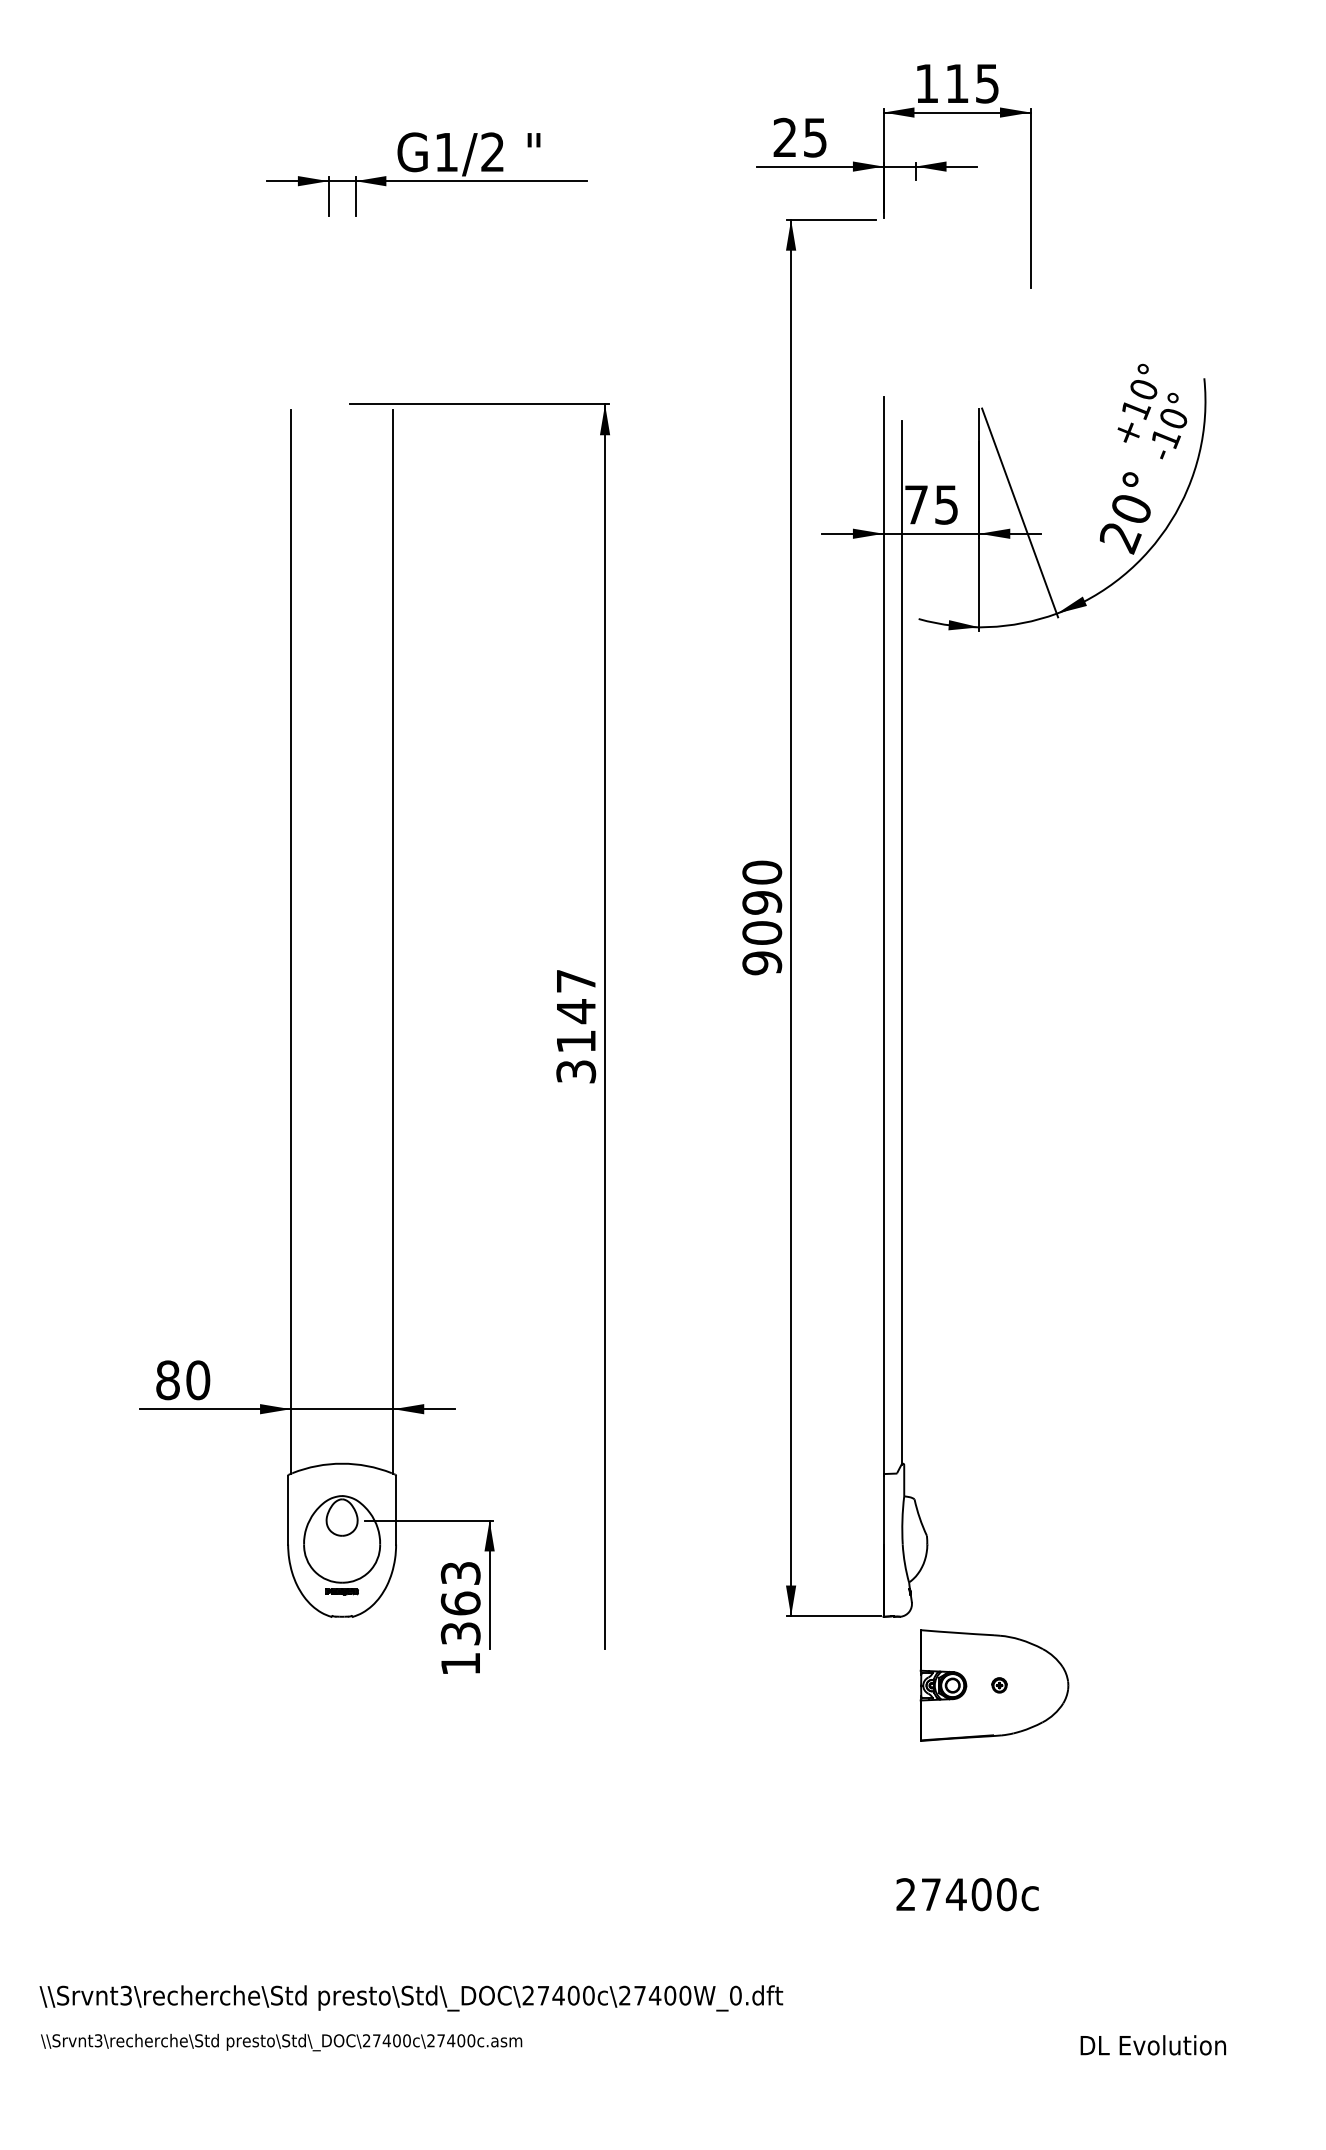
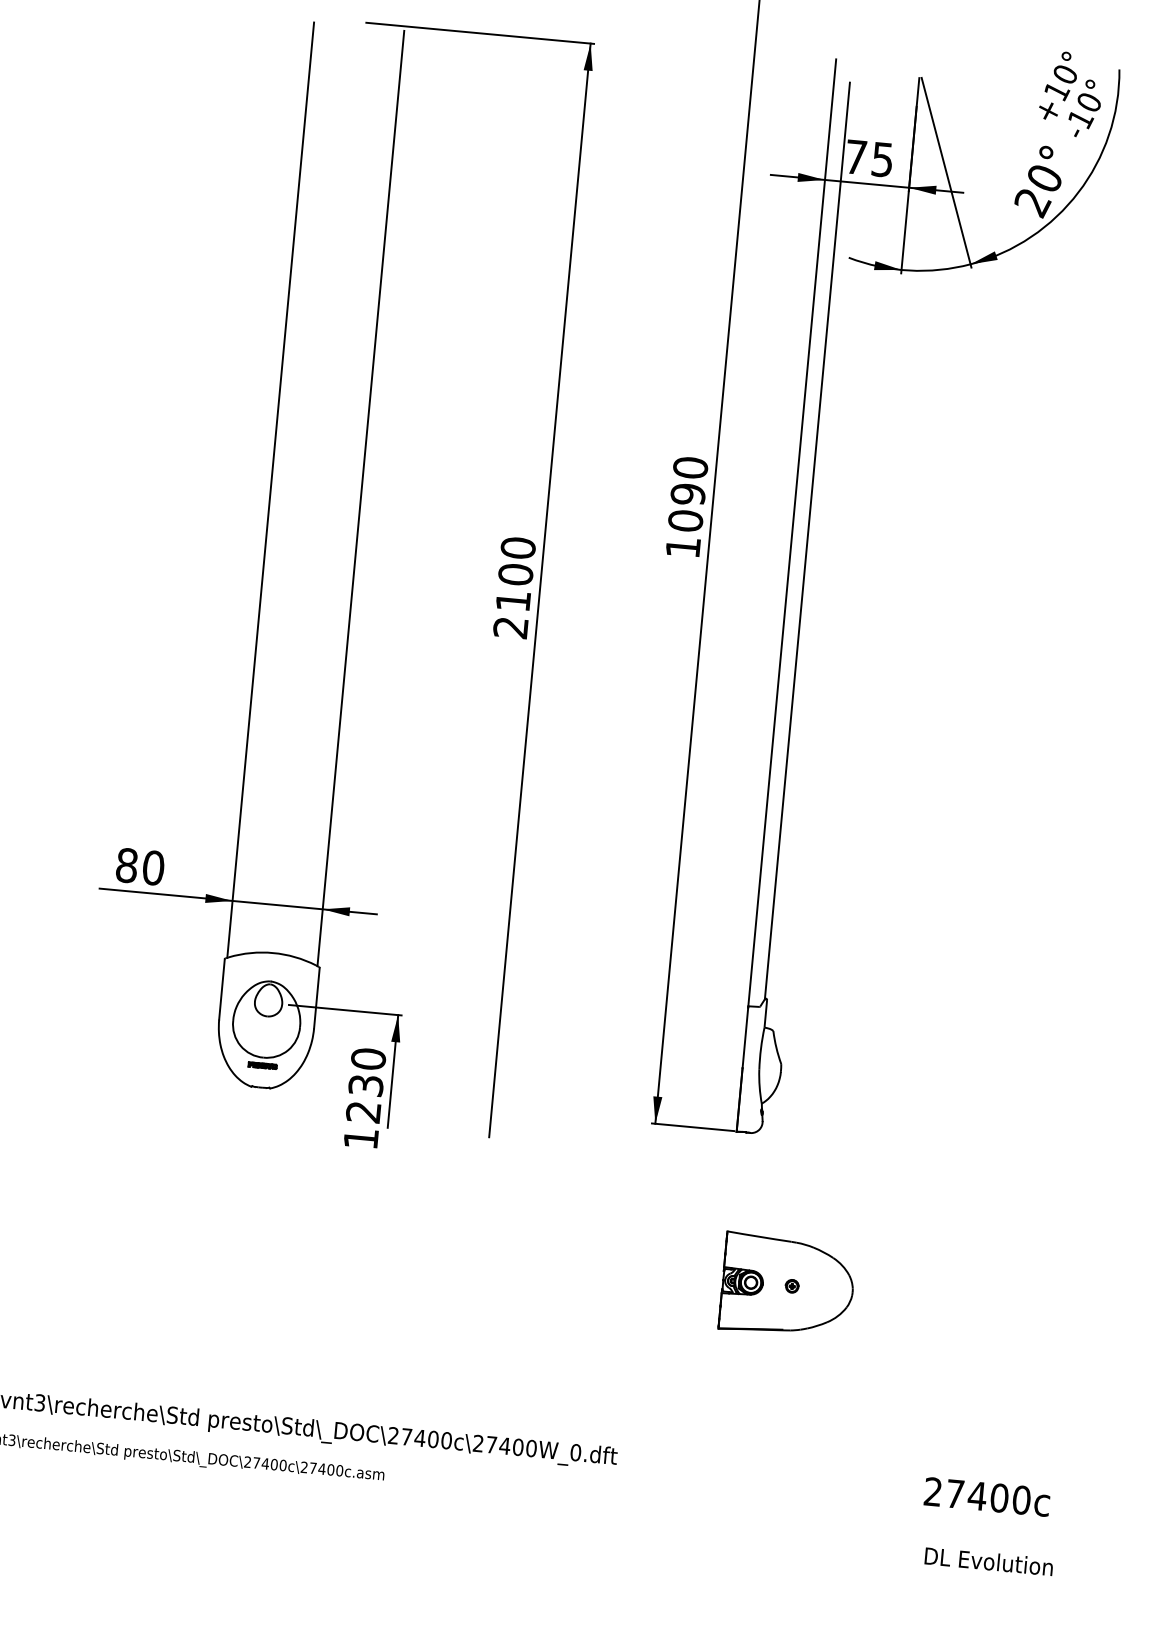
text: (762, 963) -> (683, 547), 9090 -> 1090
text: (576, 1026) -> (514, 587), 3147 -> 2100
text: (460, 1603) -> (365, 1085), 1363 -> 1230
part: (994, 1685) -> (787, 1286), moved
text: (967, 1894) -> (987, 1496), moved
text: (1152, 2045) -> (988, 1561), moved

